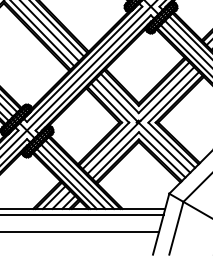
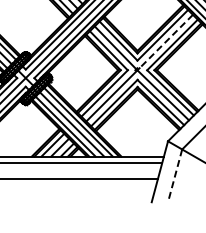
line: (167, 93) -> (166, 41), solid -> dashed
line: (176, 228) -> (175, 176), solid -> dashed

